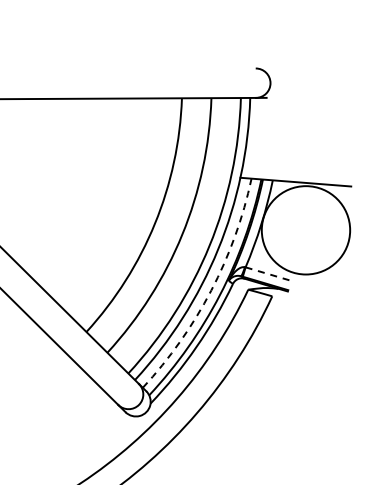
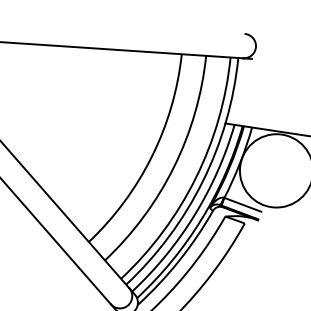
line: (268, 274) -> (242, 205), dashed -> solid
arc: (211, 290) -> (194, 215), dashed -> solid

